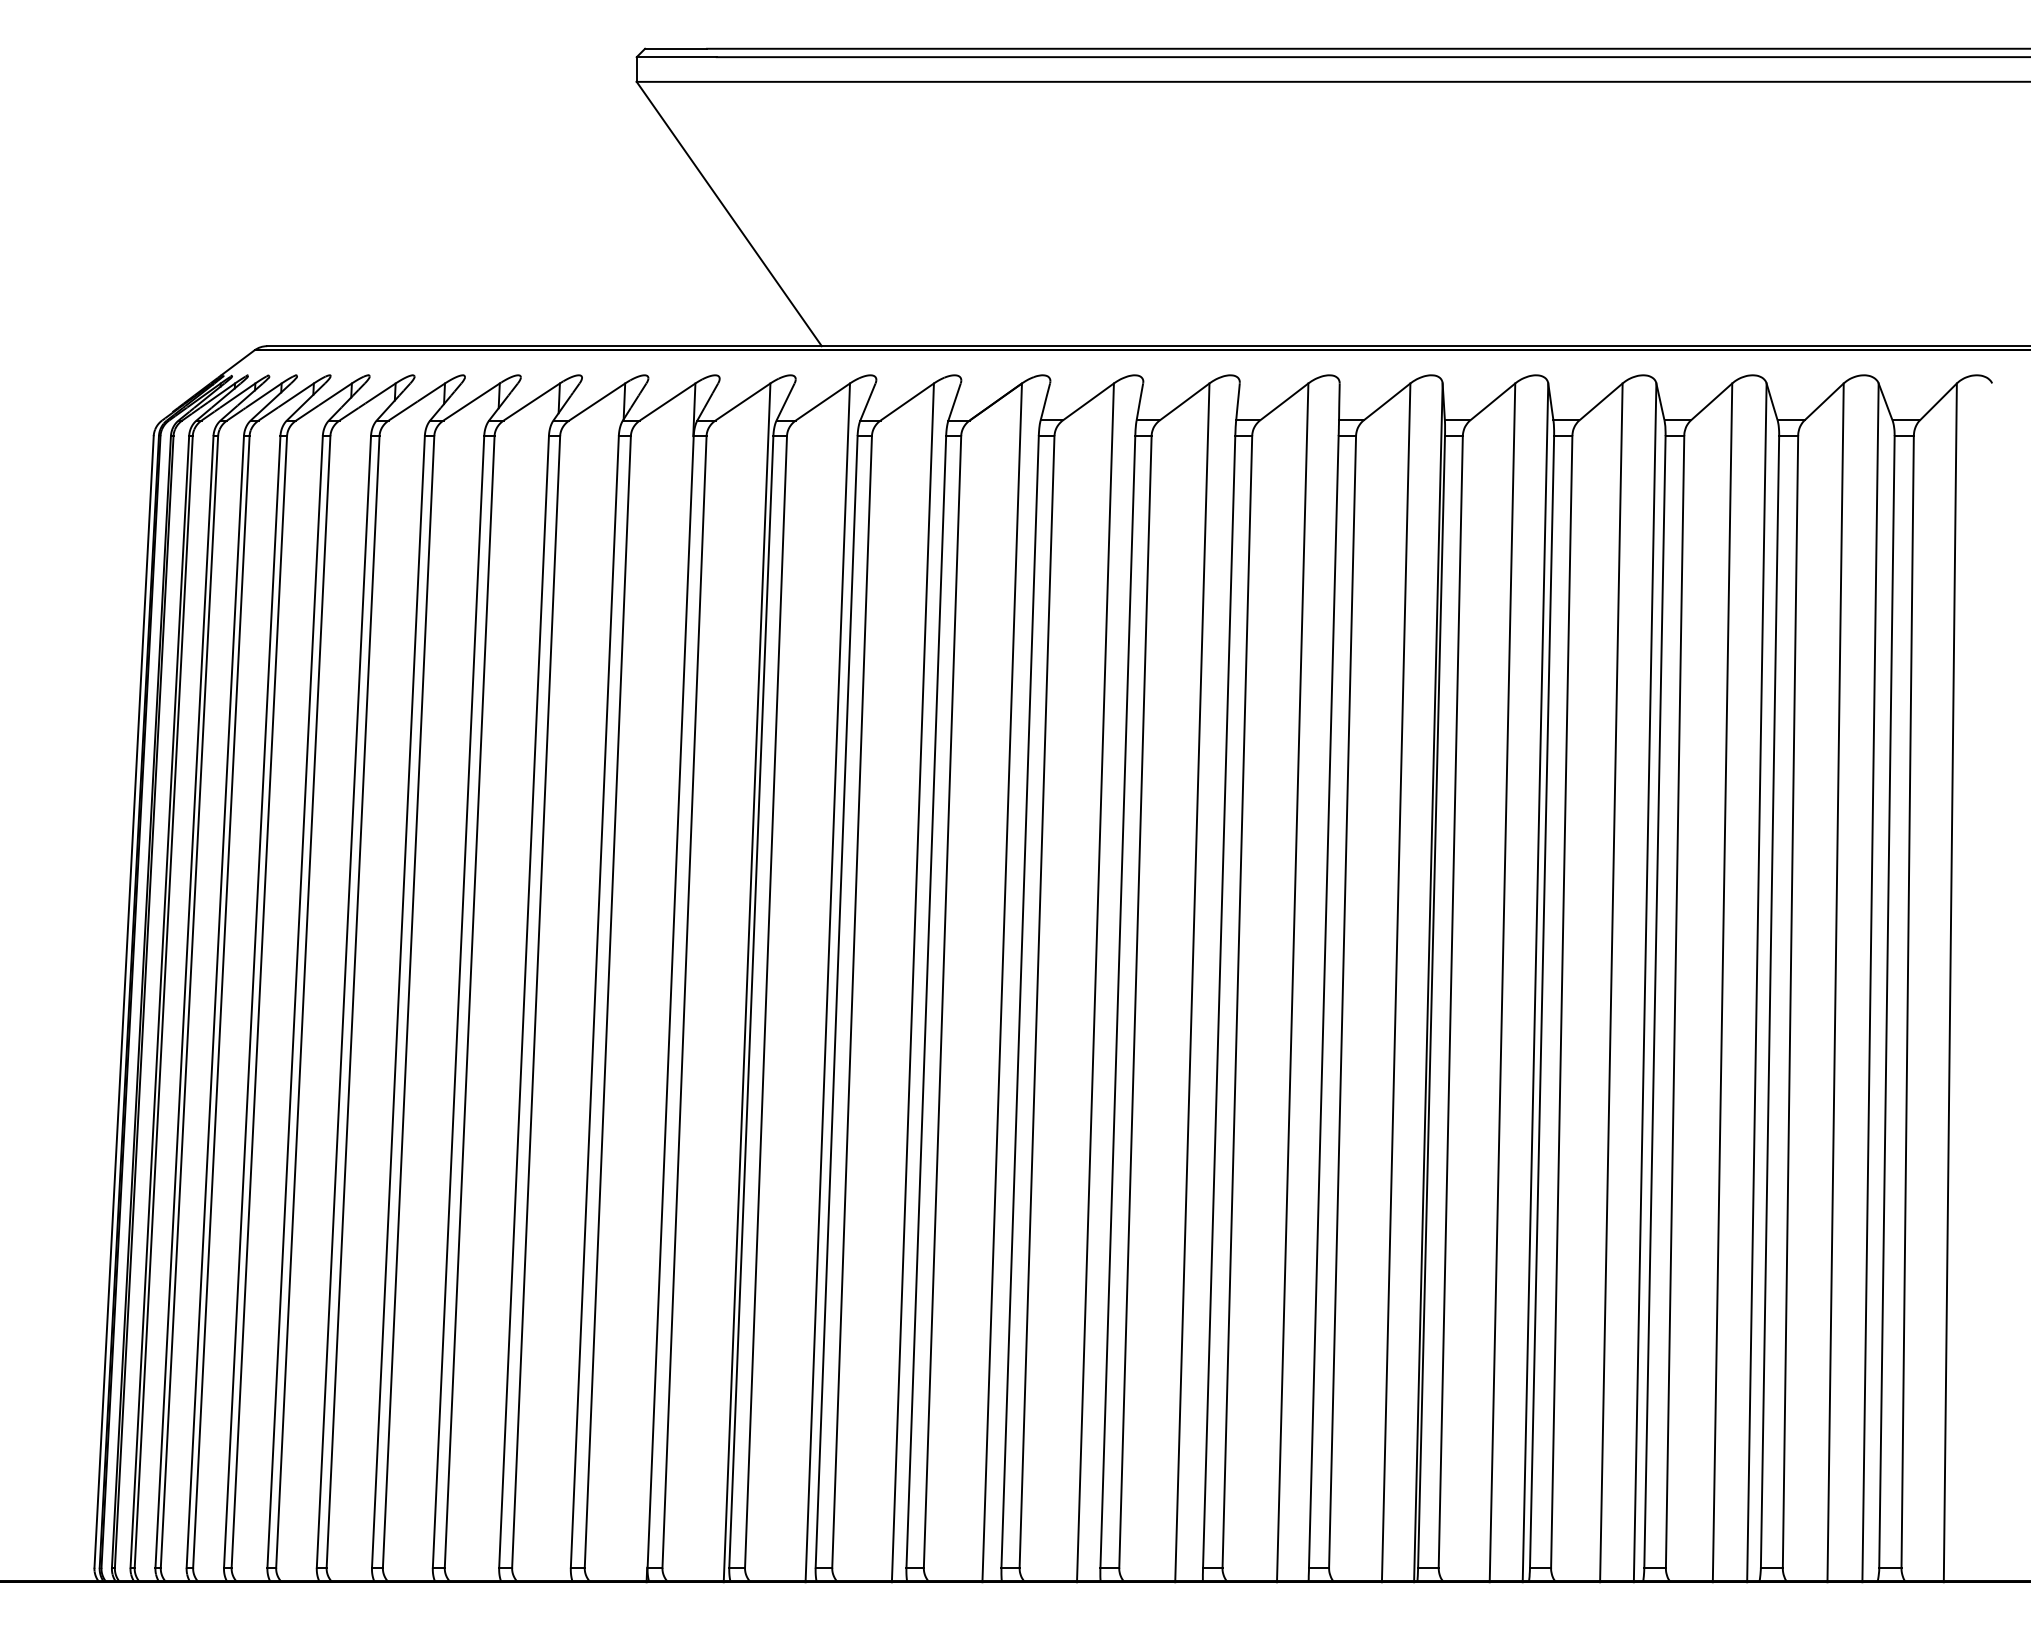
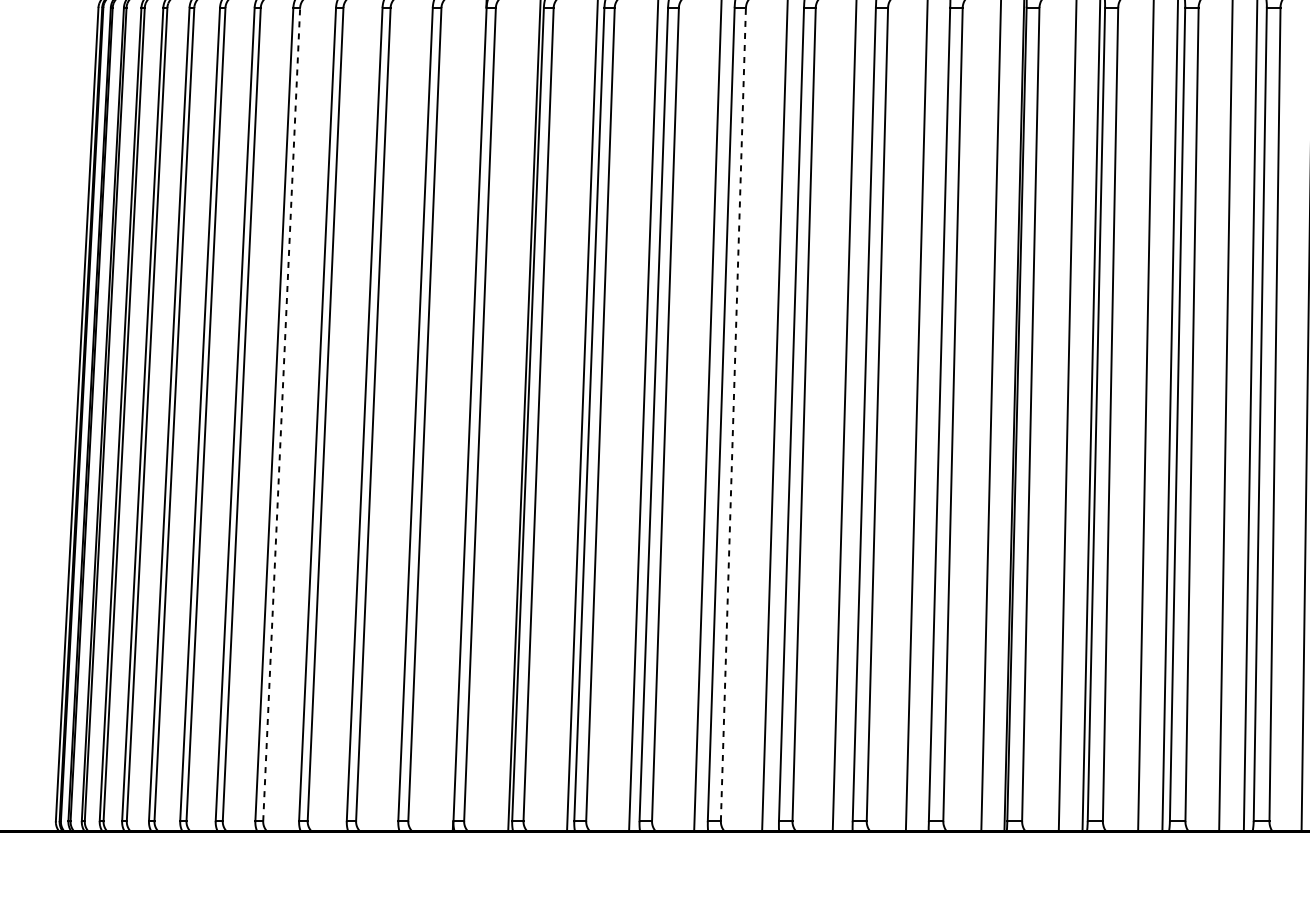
line: (408, 1001) -> (281, 414), solid -> dashed
line: (1037, 1001) -> (733, 414), solid -> dashed

